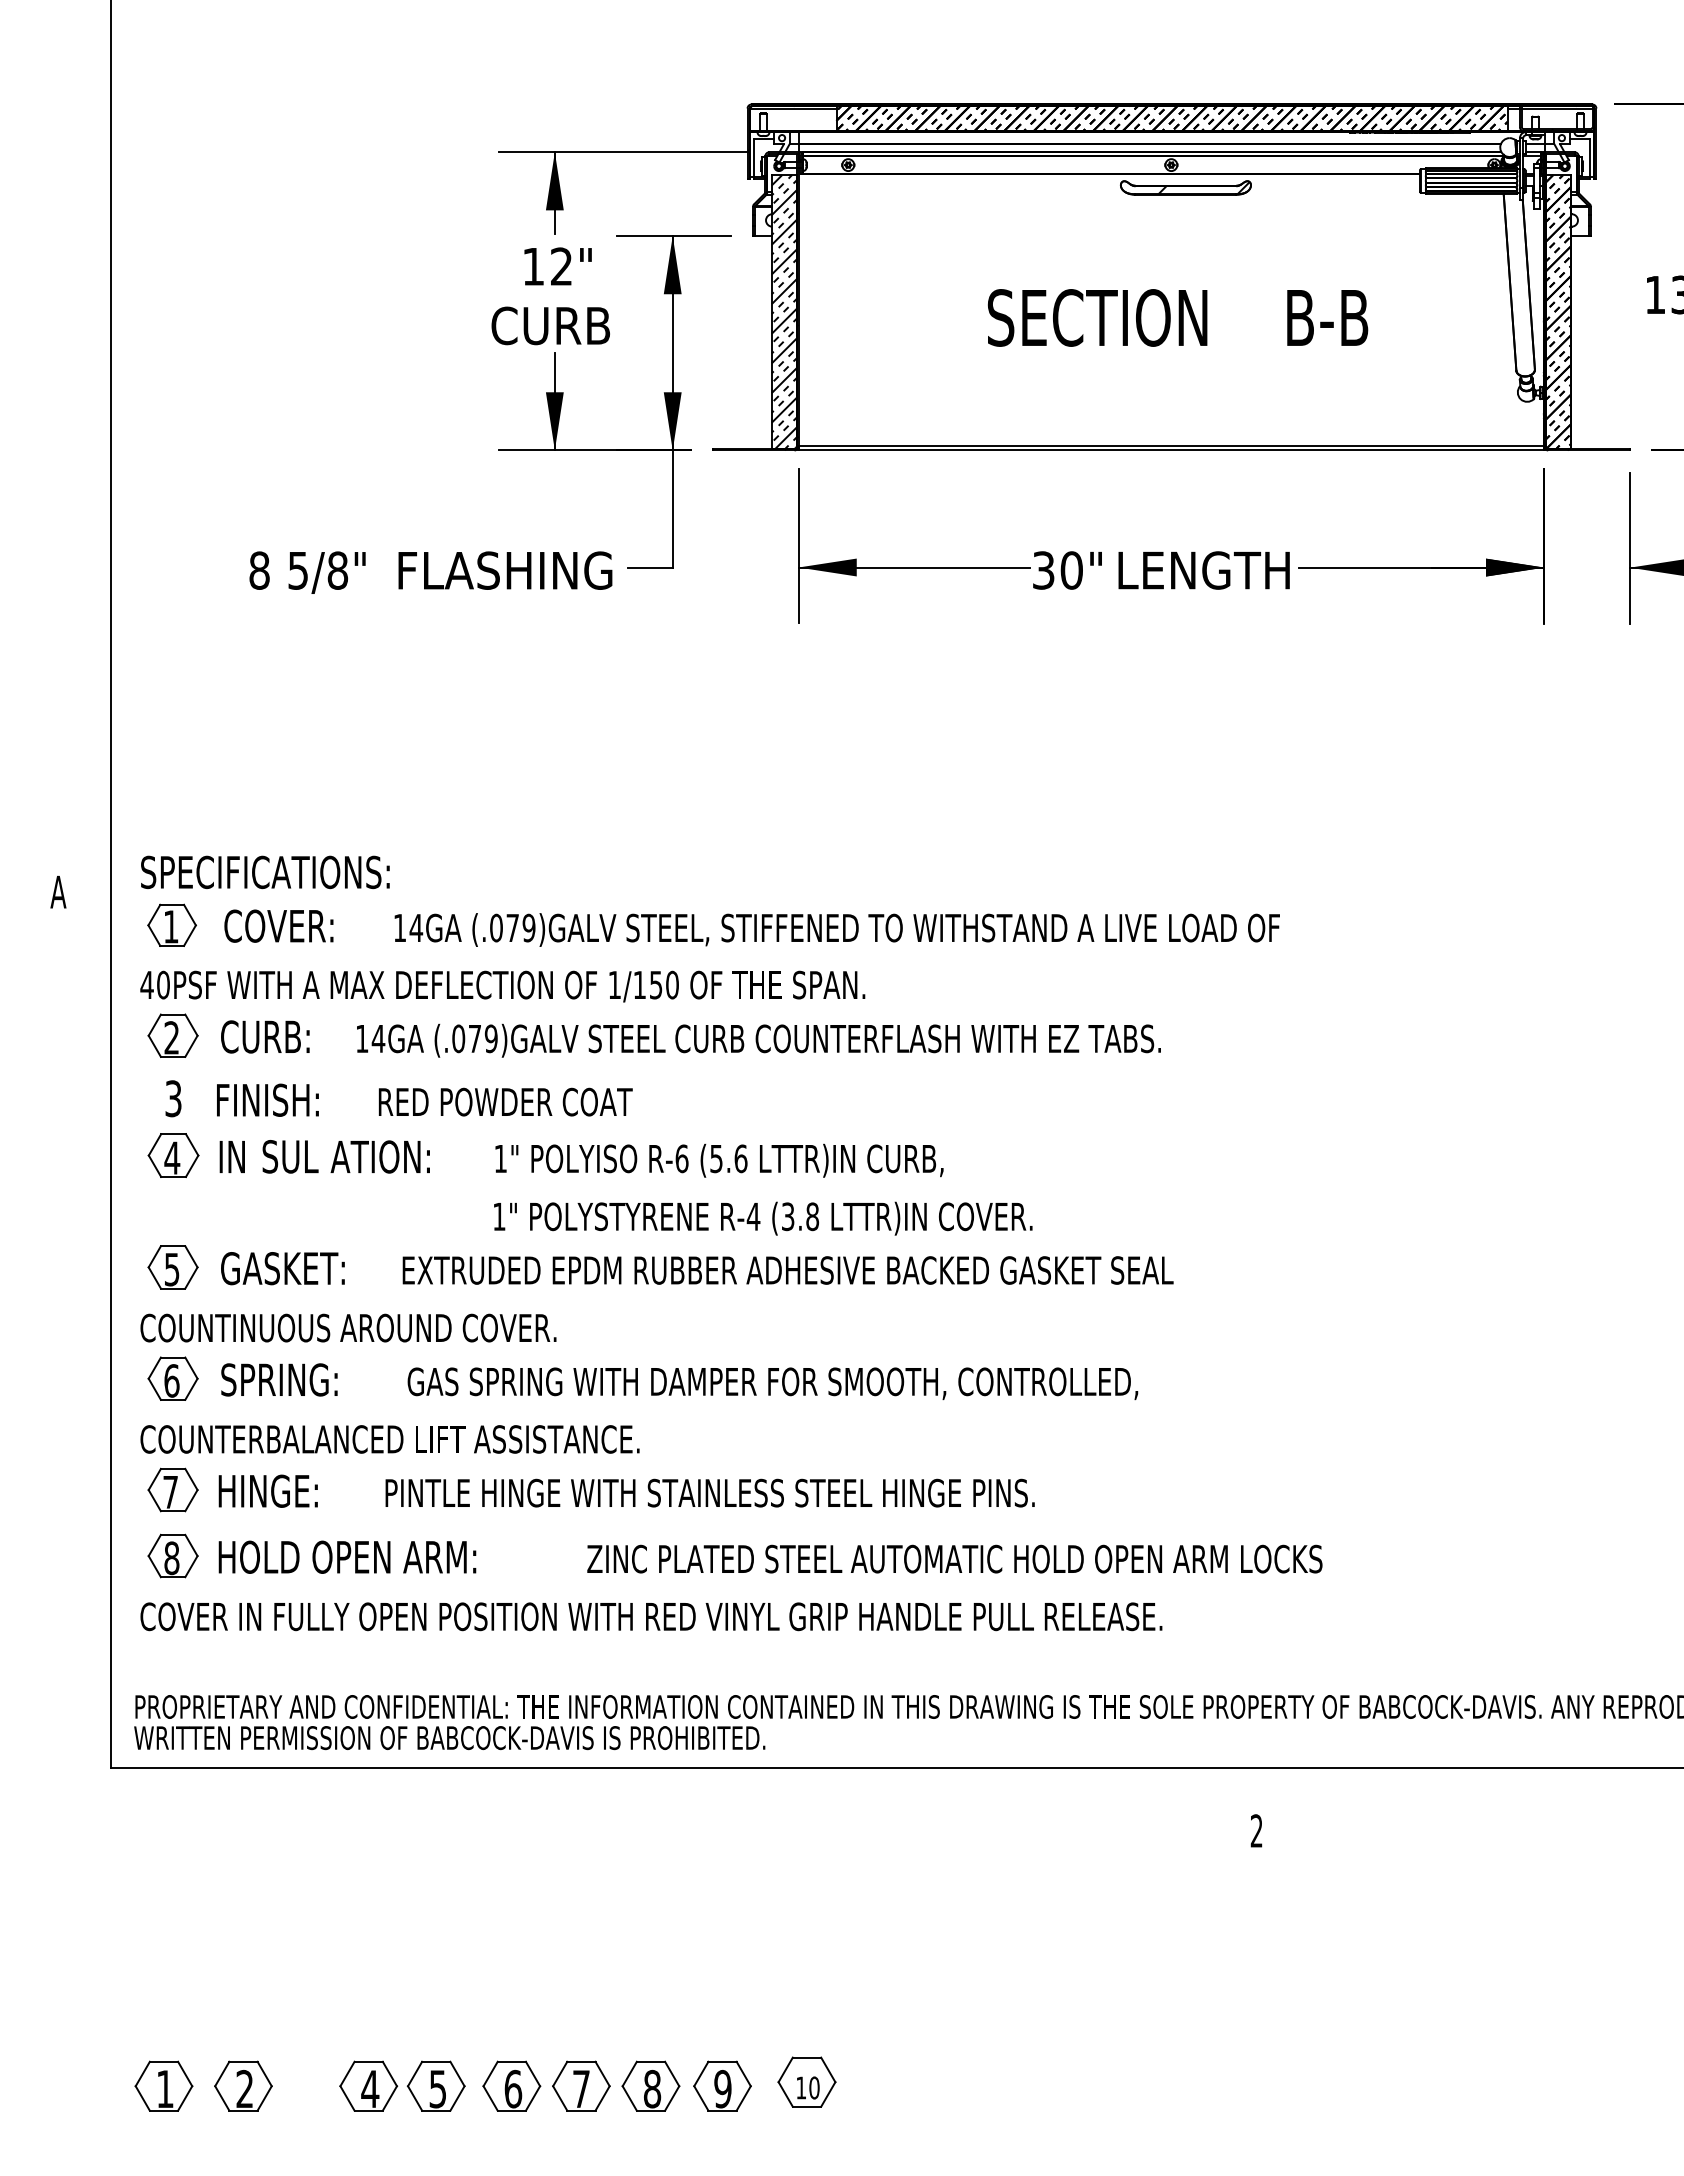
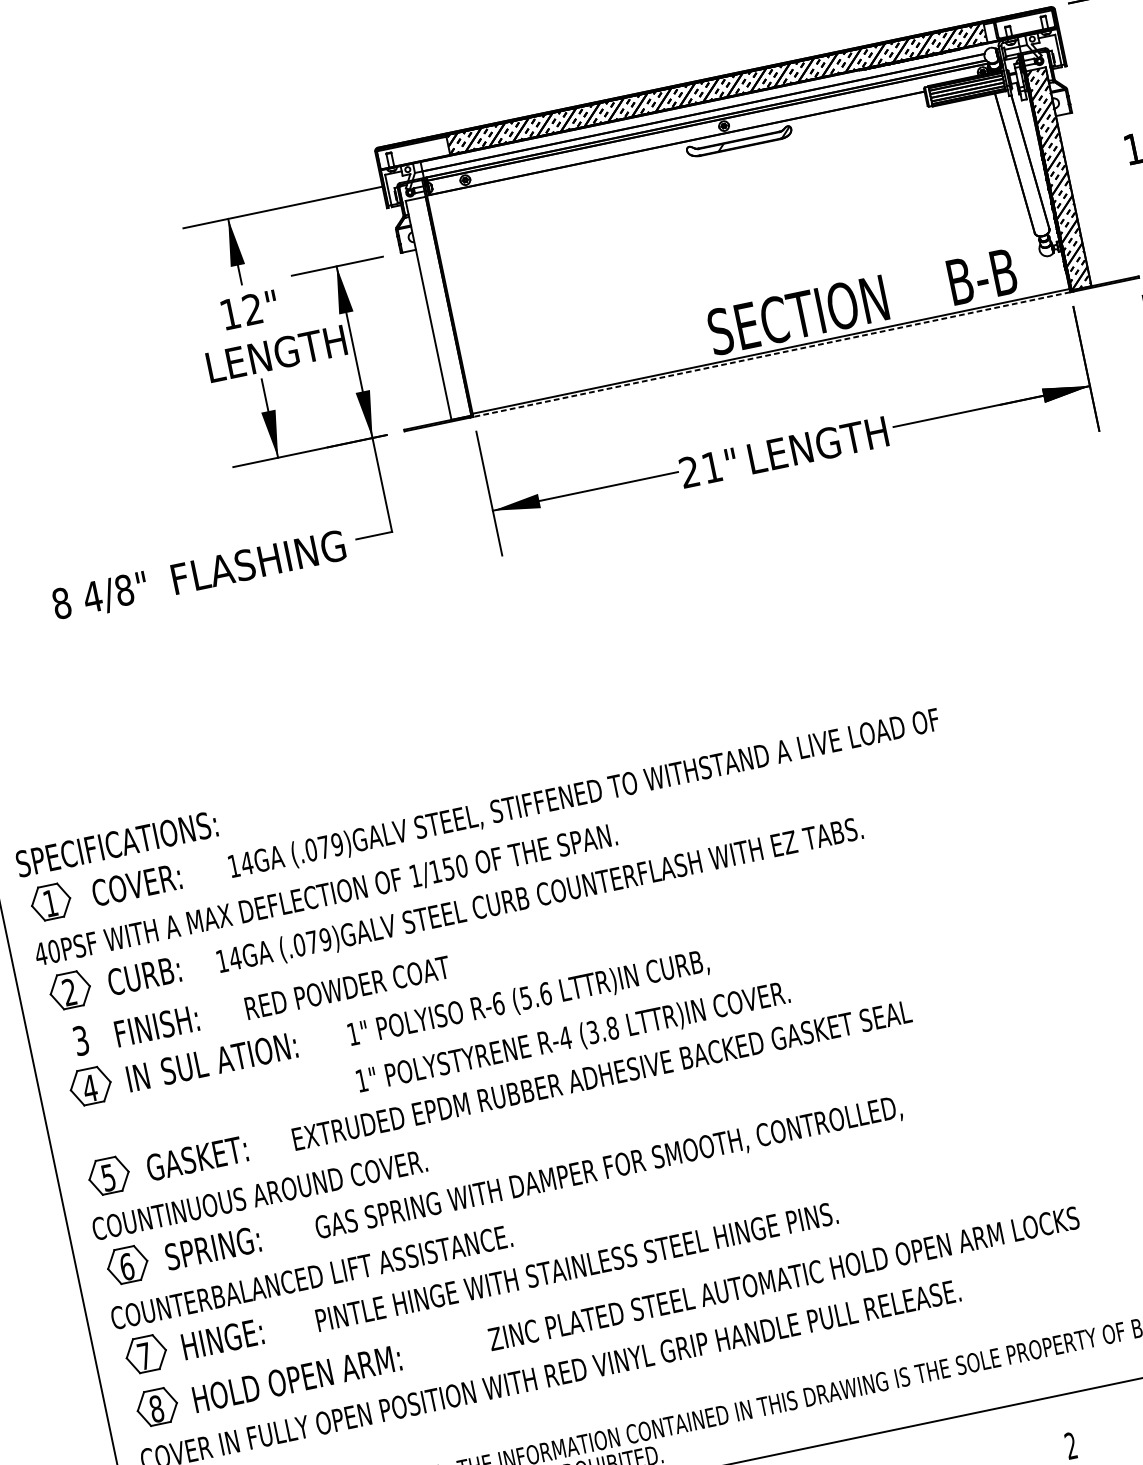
hatch: (783, 311) -> (437, 308), removed
text: (1177, 317) -> (861, 301), moved
text: (577, 325) -> (275, 353), CURB -> LENGTH
line: (1171, 450) -> (771, 354), solid -> dashed
text: (297, 570) -> (92, 596), 5/8" -> 4/8"
text: (1057, 570) -> (700, 469), 30" -> 21"

